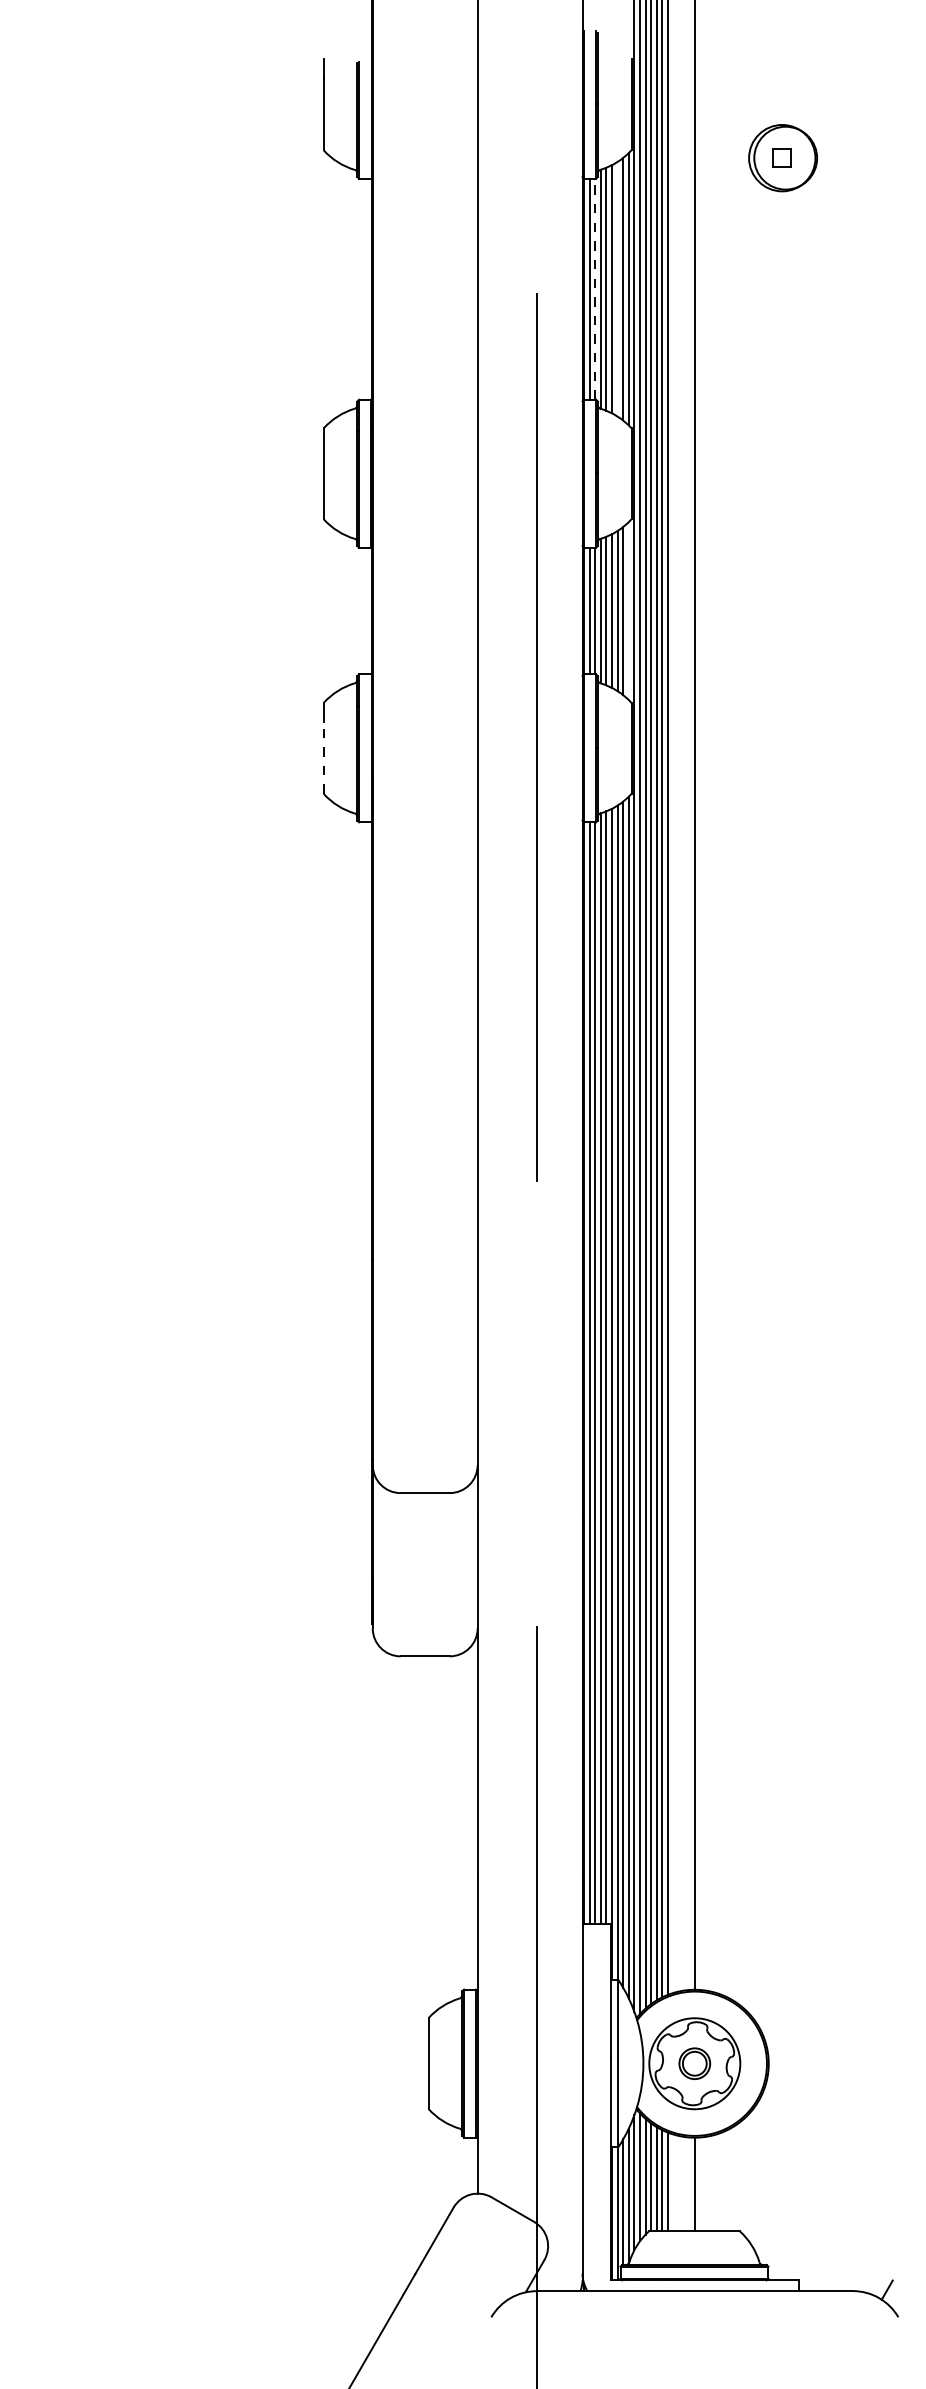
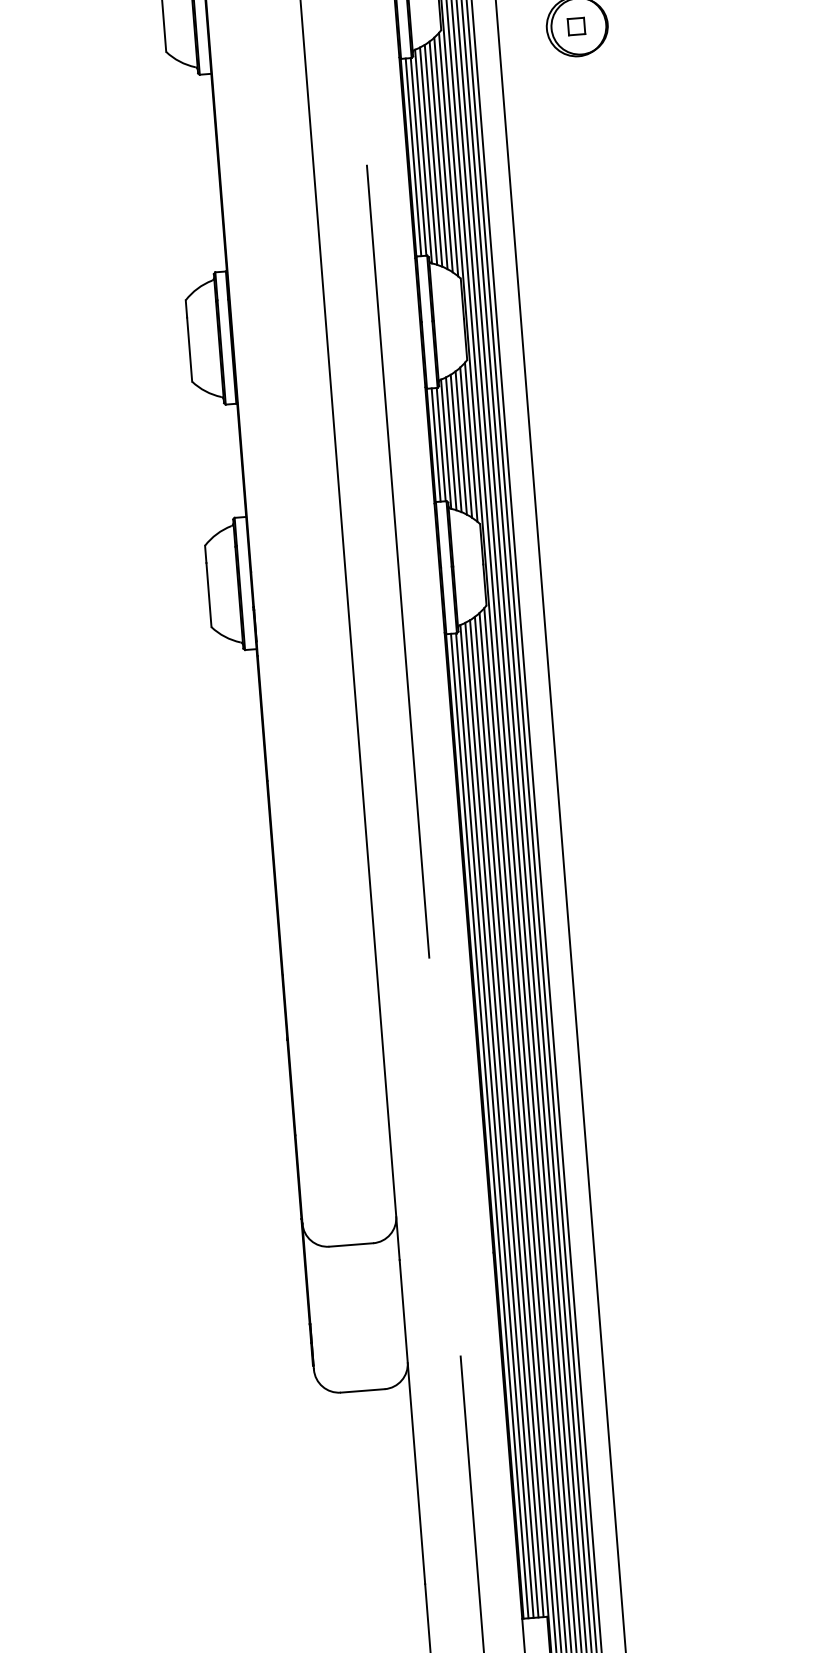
line: (595, 289) -> (418, 157), dashed -> solid
line: (617, 289) -> (438, 155), added
line: (628, 611) -> (471, 442), added
line: (323, 758) -> (208, 595), dashed -> solid

